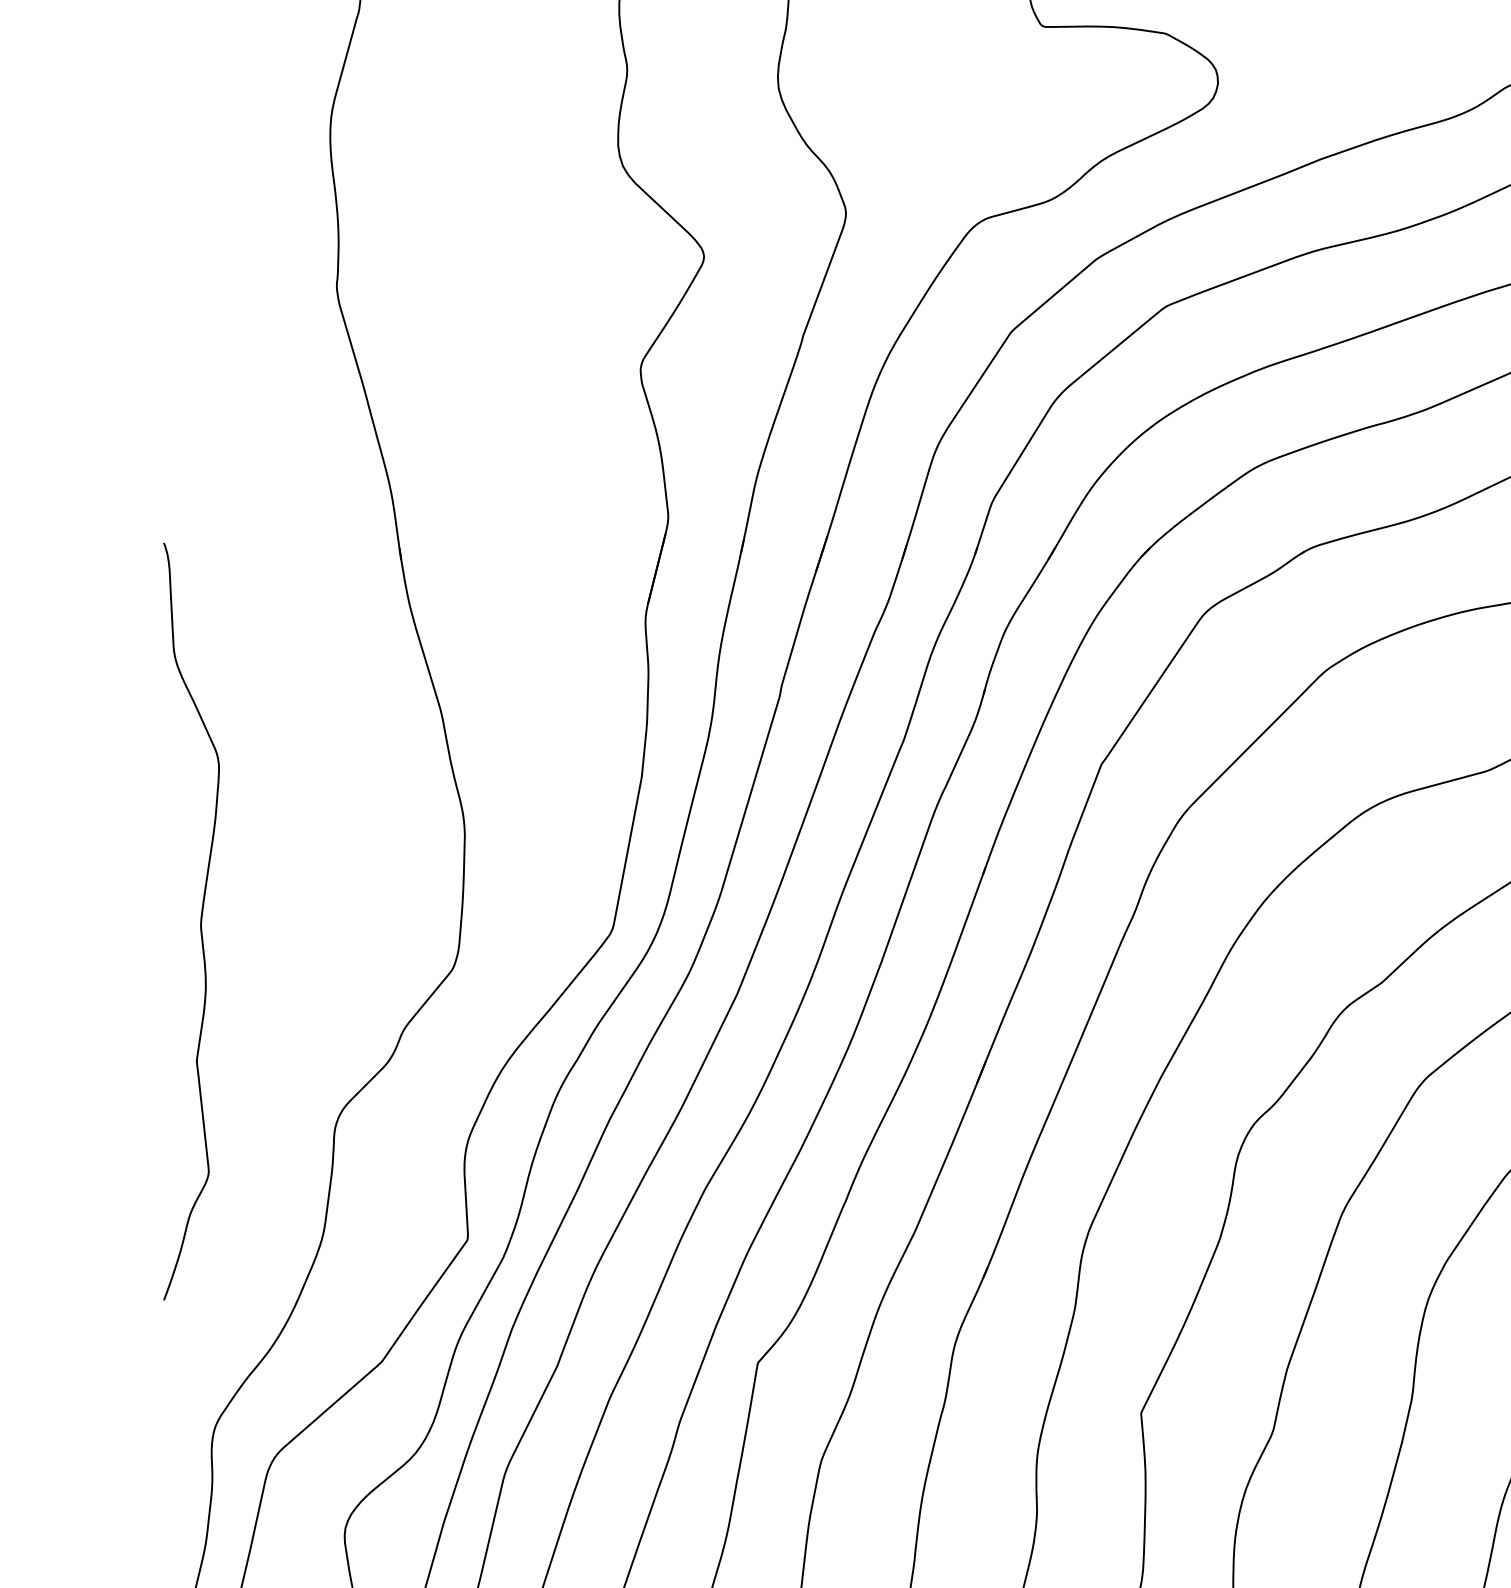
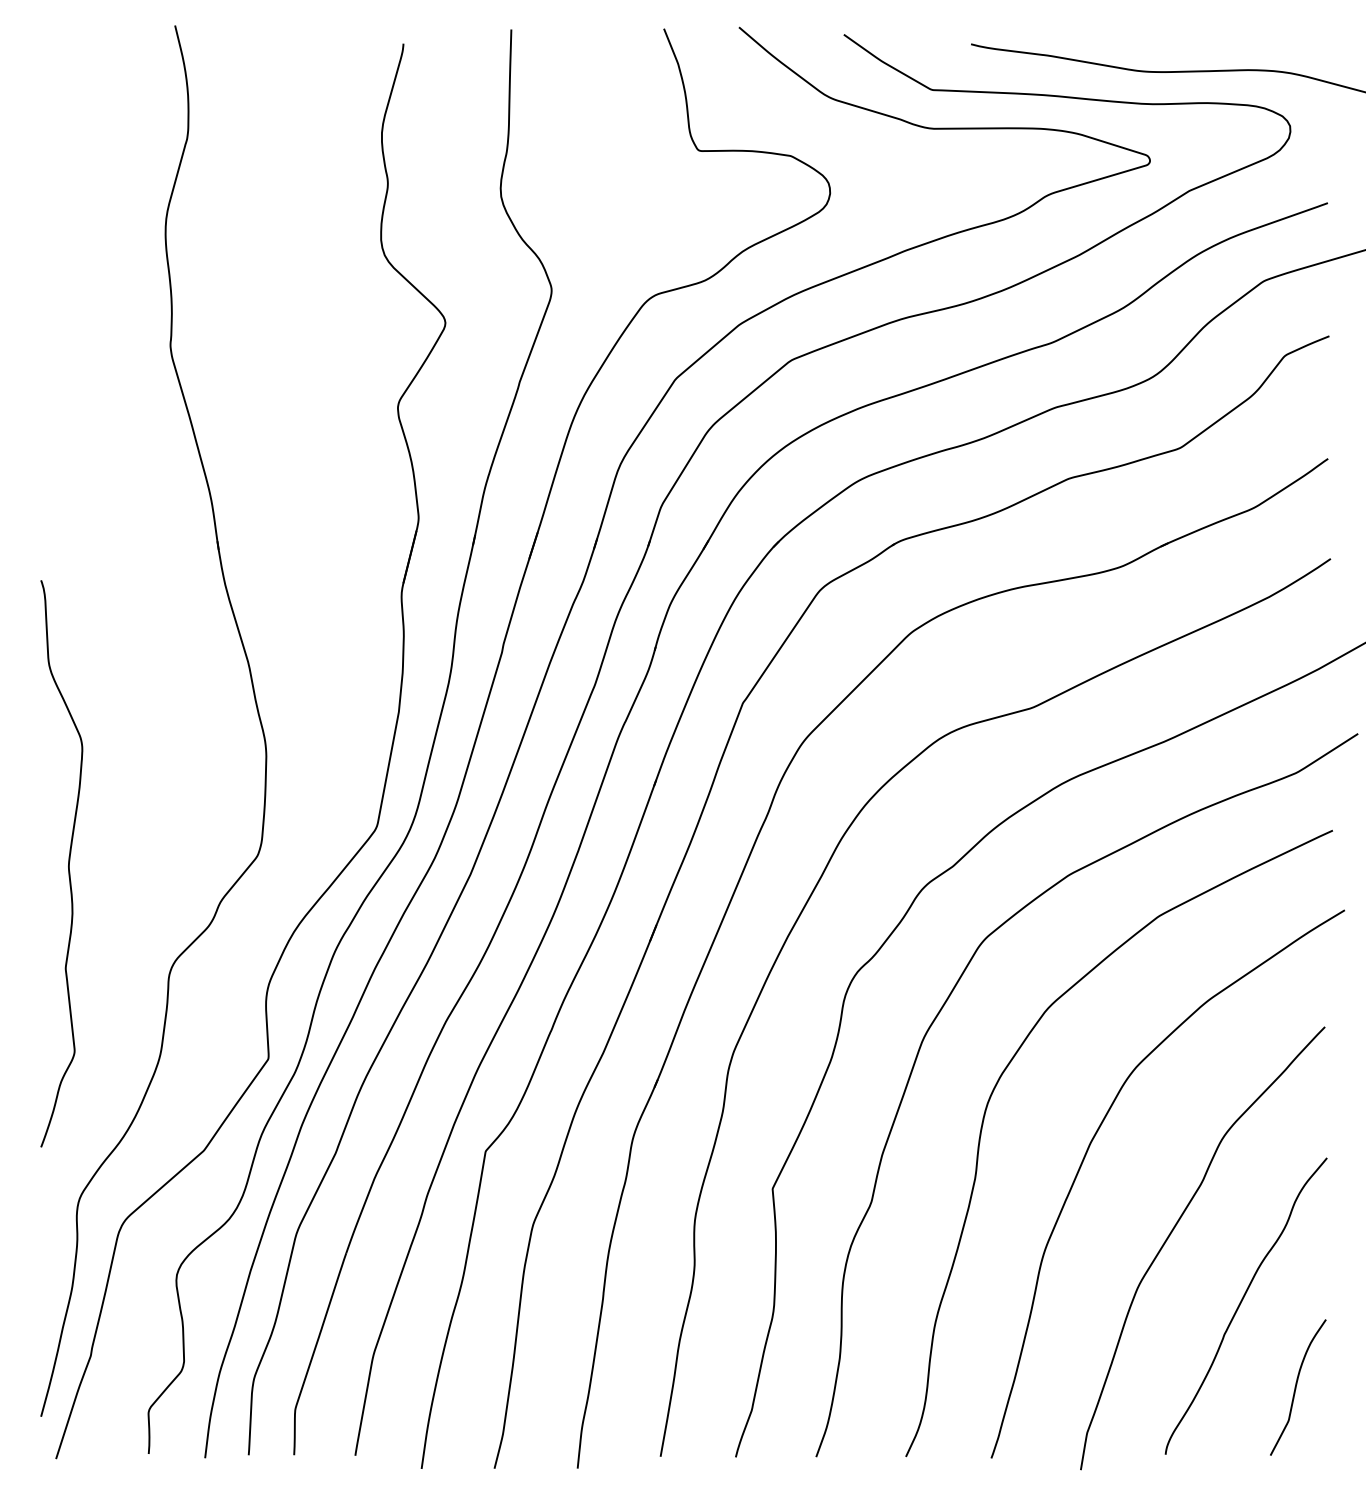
curve: (200, 921) -> (68, 863), moved

